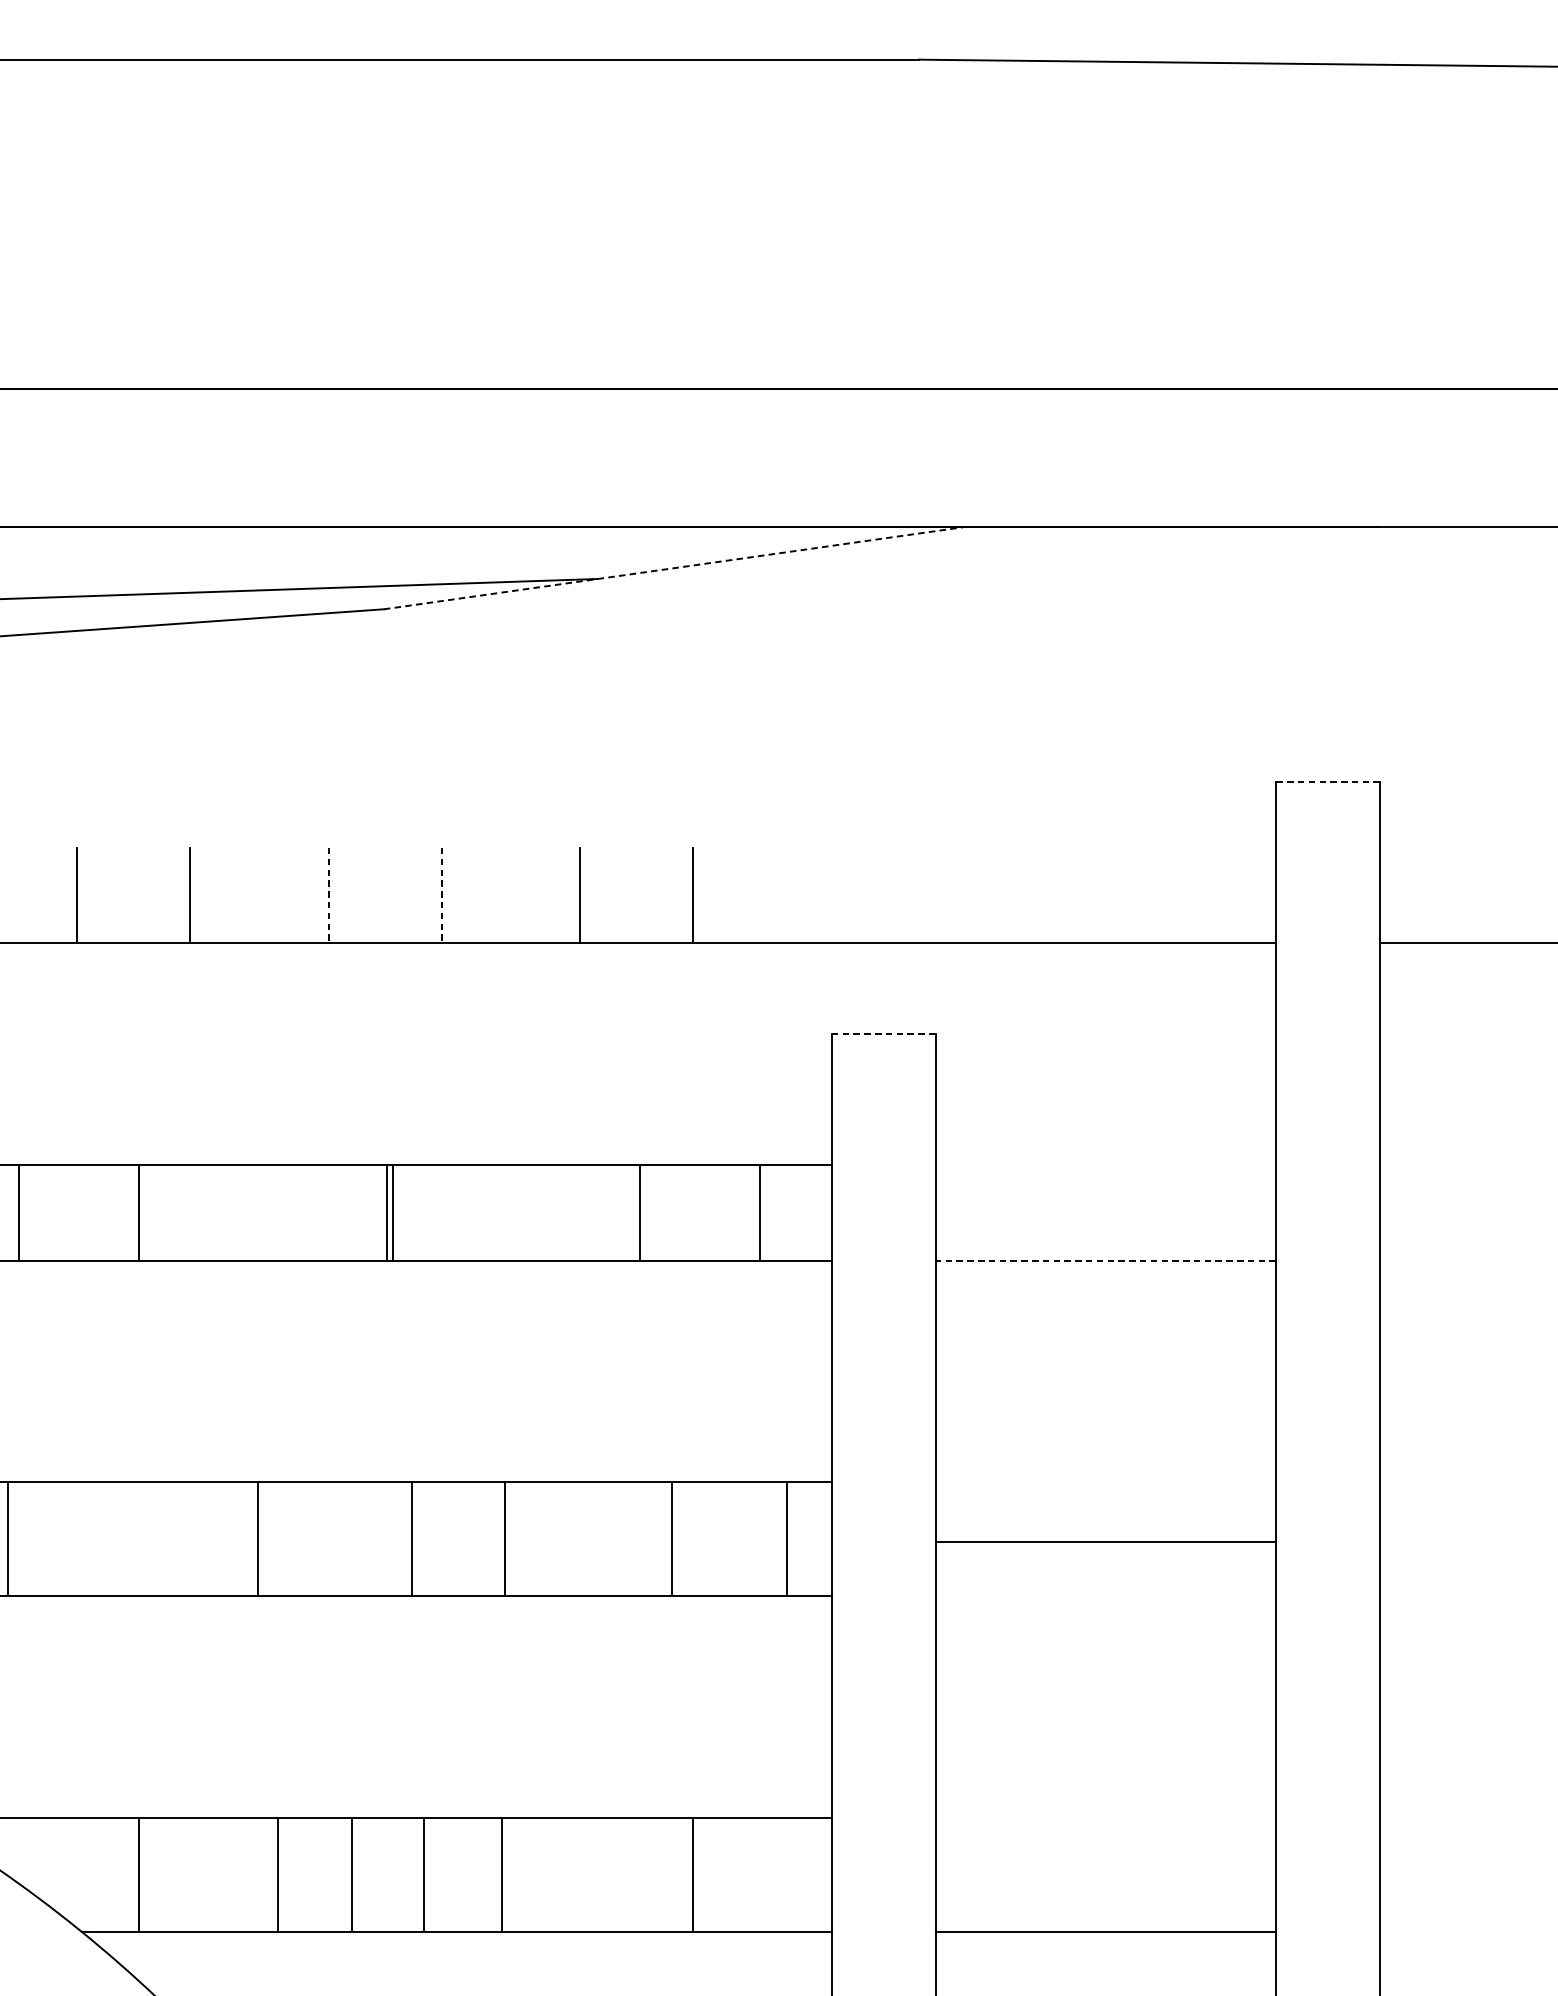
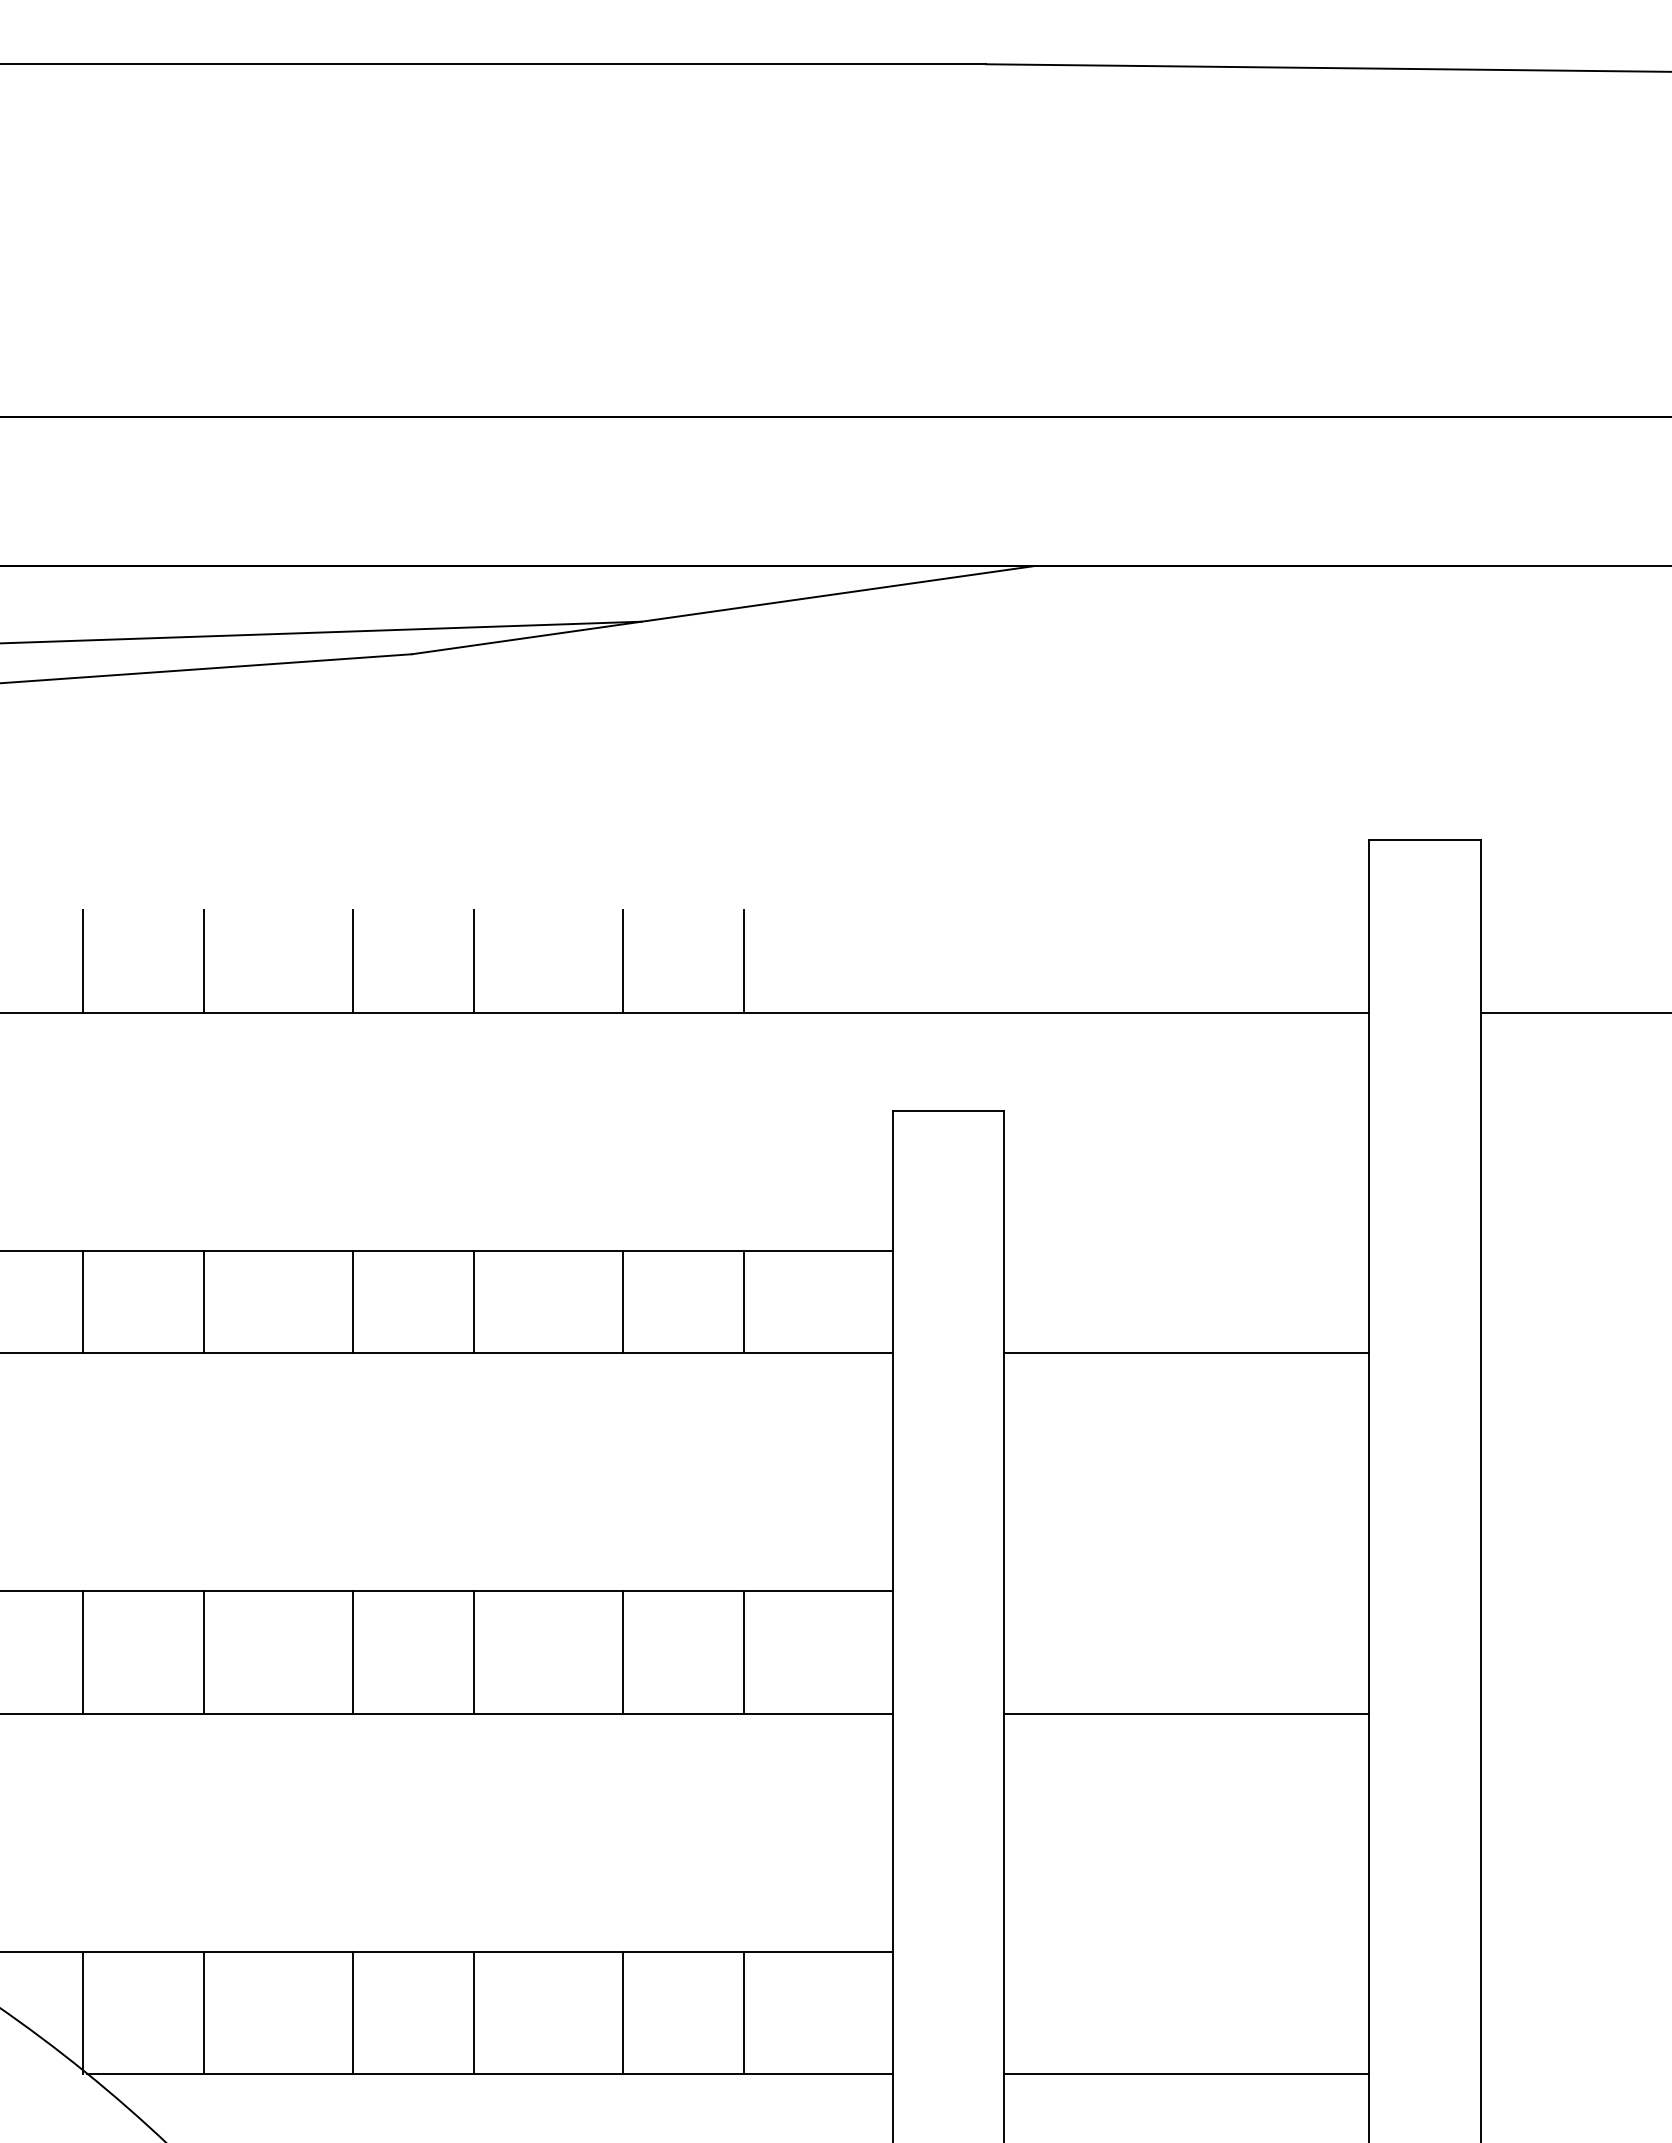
line: (674, 568) -> (723, 610), dashed -> solid
line: (1328, 782) -> (1425, 840), dashed -> solid
line: (328, 896) -> (352, 962), dashed -> solid
line: (442, 896) -> (474, 962), dashed -> solid
line: (883, 1034) -> (948, 1110), dashed -> solid
line: (18, 1212) -> (82, 1301), moved
line: (139, 1212) -> (204, 1301), moved
line: (386, 1212) -> (352, 1301), moved
line: (393, 1212) -> (474, 1301), moved
line: (639, 1212) -> (622, 1301), moved
line: (759, 1212) -> (743, 1301), moved
line: (1105, 1260) -> (1186, 1353), dashed -> solid
line: (7, 1539) -> (82, 1652), moved
line: (258, 1539) -> (204, 1652), moved
line: (411, 1539) -> (352, 1652), moved
line: (505, 1539) -> (474, 1652), moved
line: (671, 1539) -> (622, 1652), moved
line: (786, 1539) -> (743, 1652), moved
line: (1105, 1542) -> (1186, 1713), moved
line: (138, 1874) -> (82, 2012), moved
line: (278, 1874) -> (204, 2012), moved
line: (352, 1874) -> (474, 2012), moved
line: (423, 1874) -> (352, 2012), moved
line: (501, 1874) -> (622, 2012), moved

